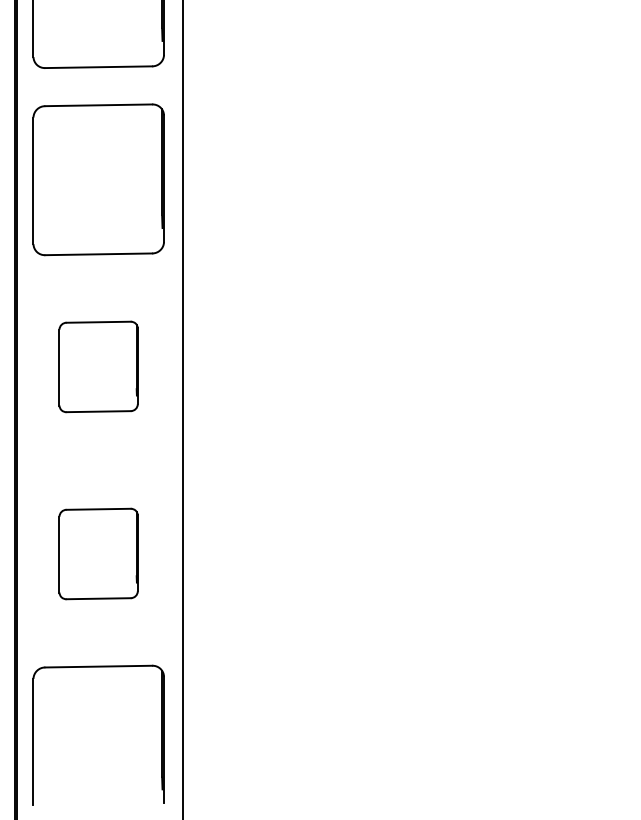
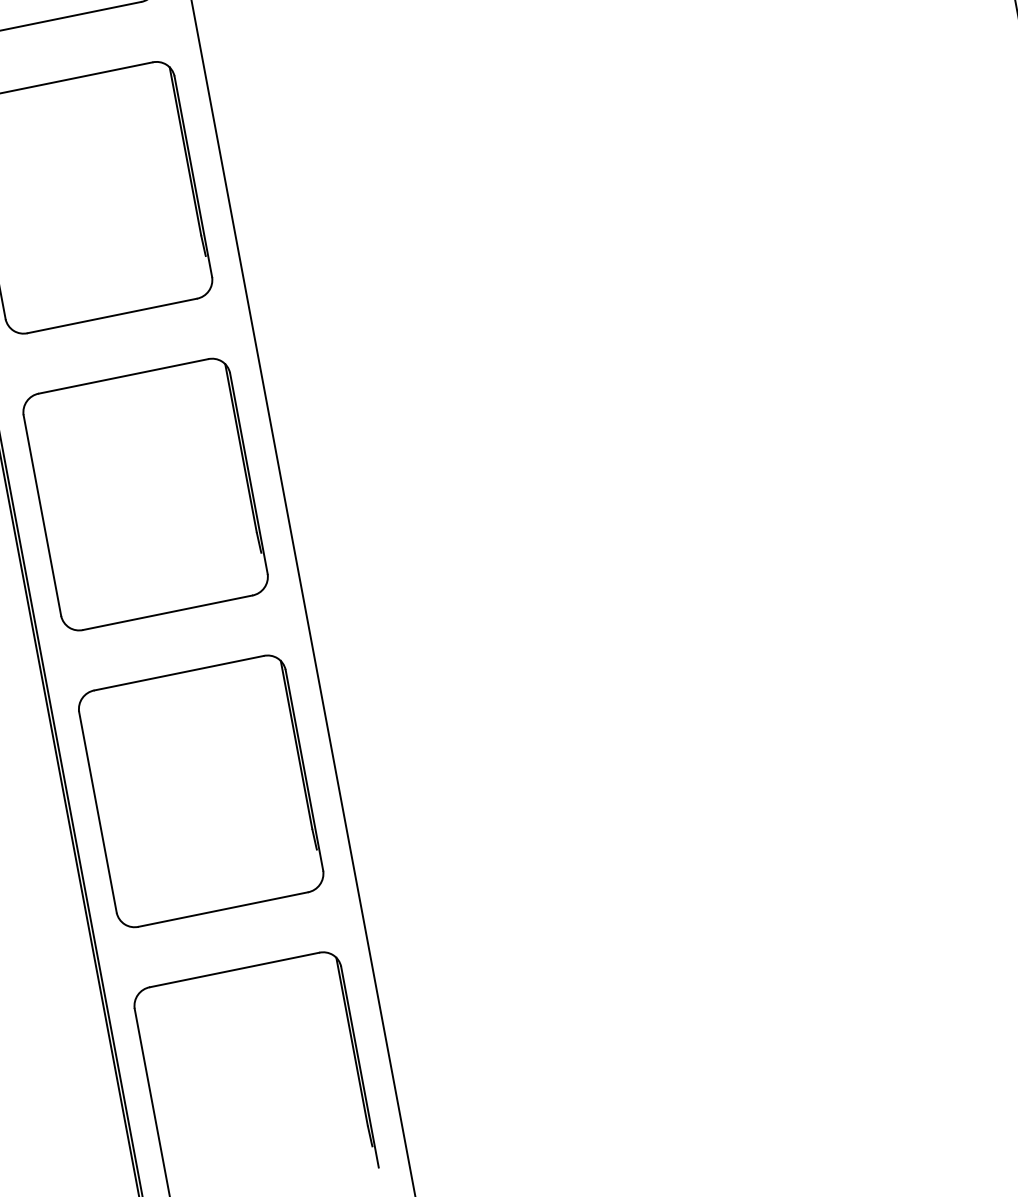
part: (98, 366) -> (145, 493), size x1.67
part: (98, 553) -> (200, 790), size x1.67

